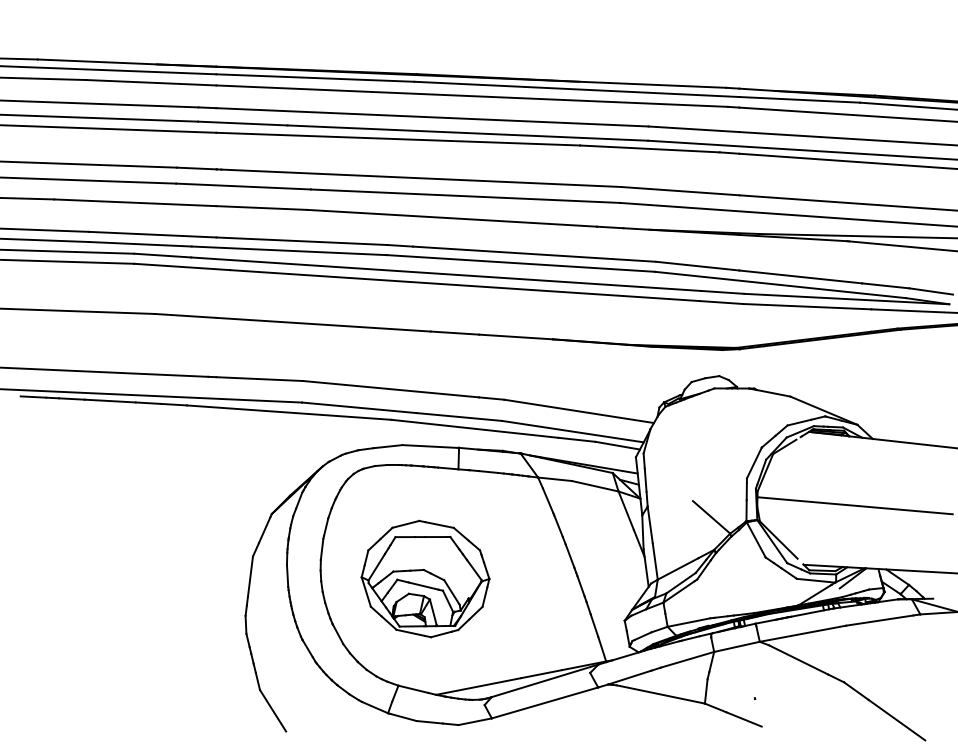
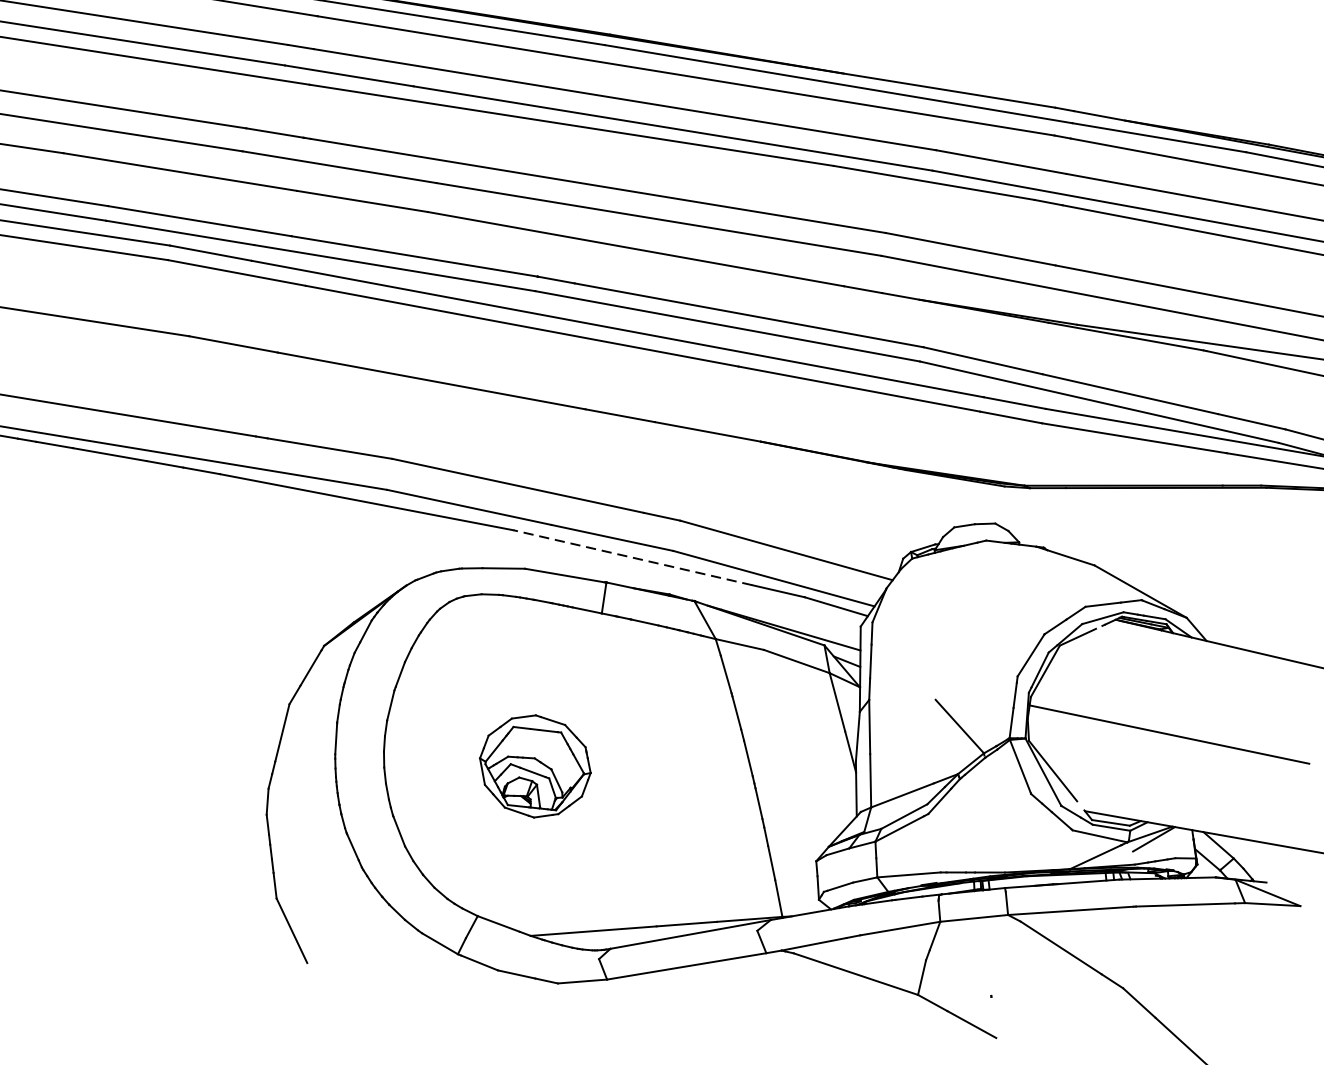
line: (474, 428) -> (632, 557), solid -> dashed
part: (425, 578) -> (535, 765), size x0.6

